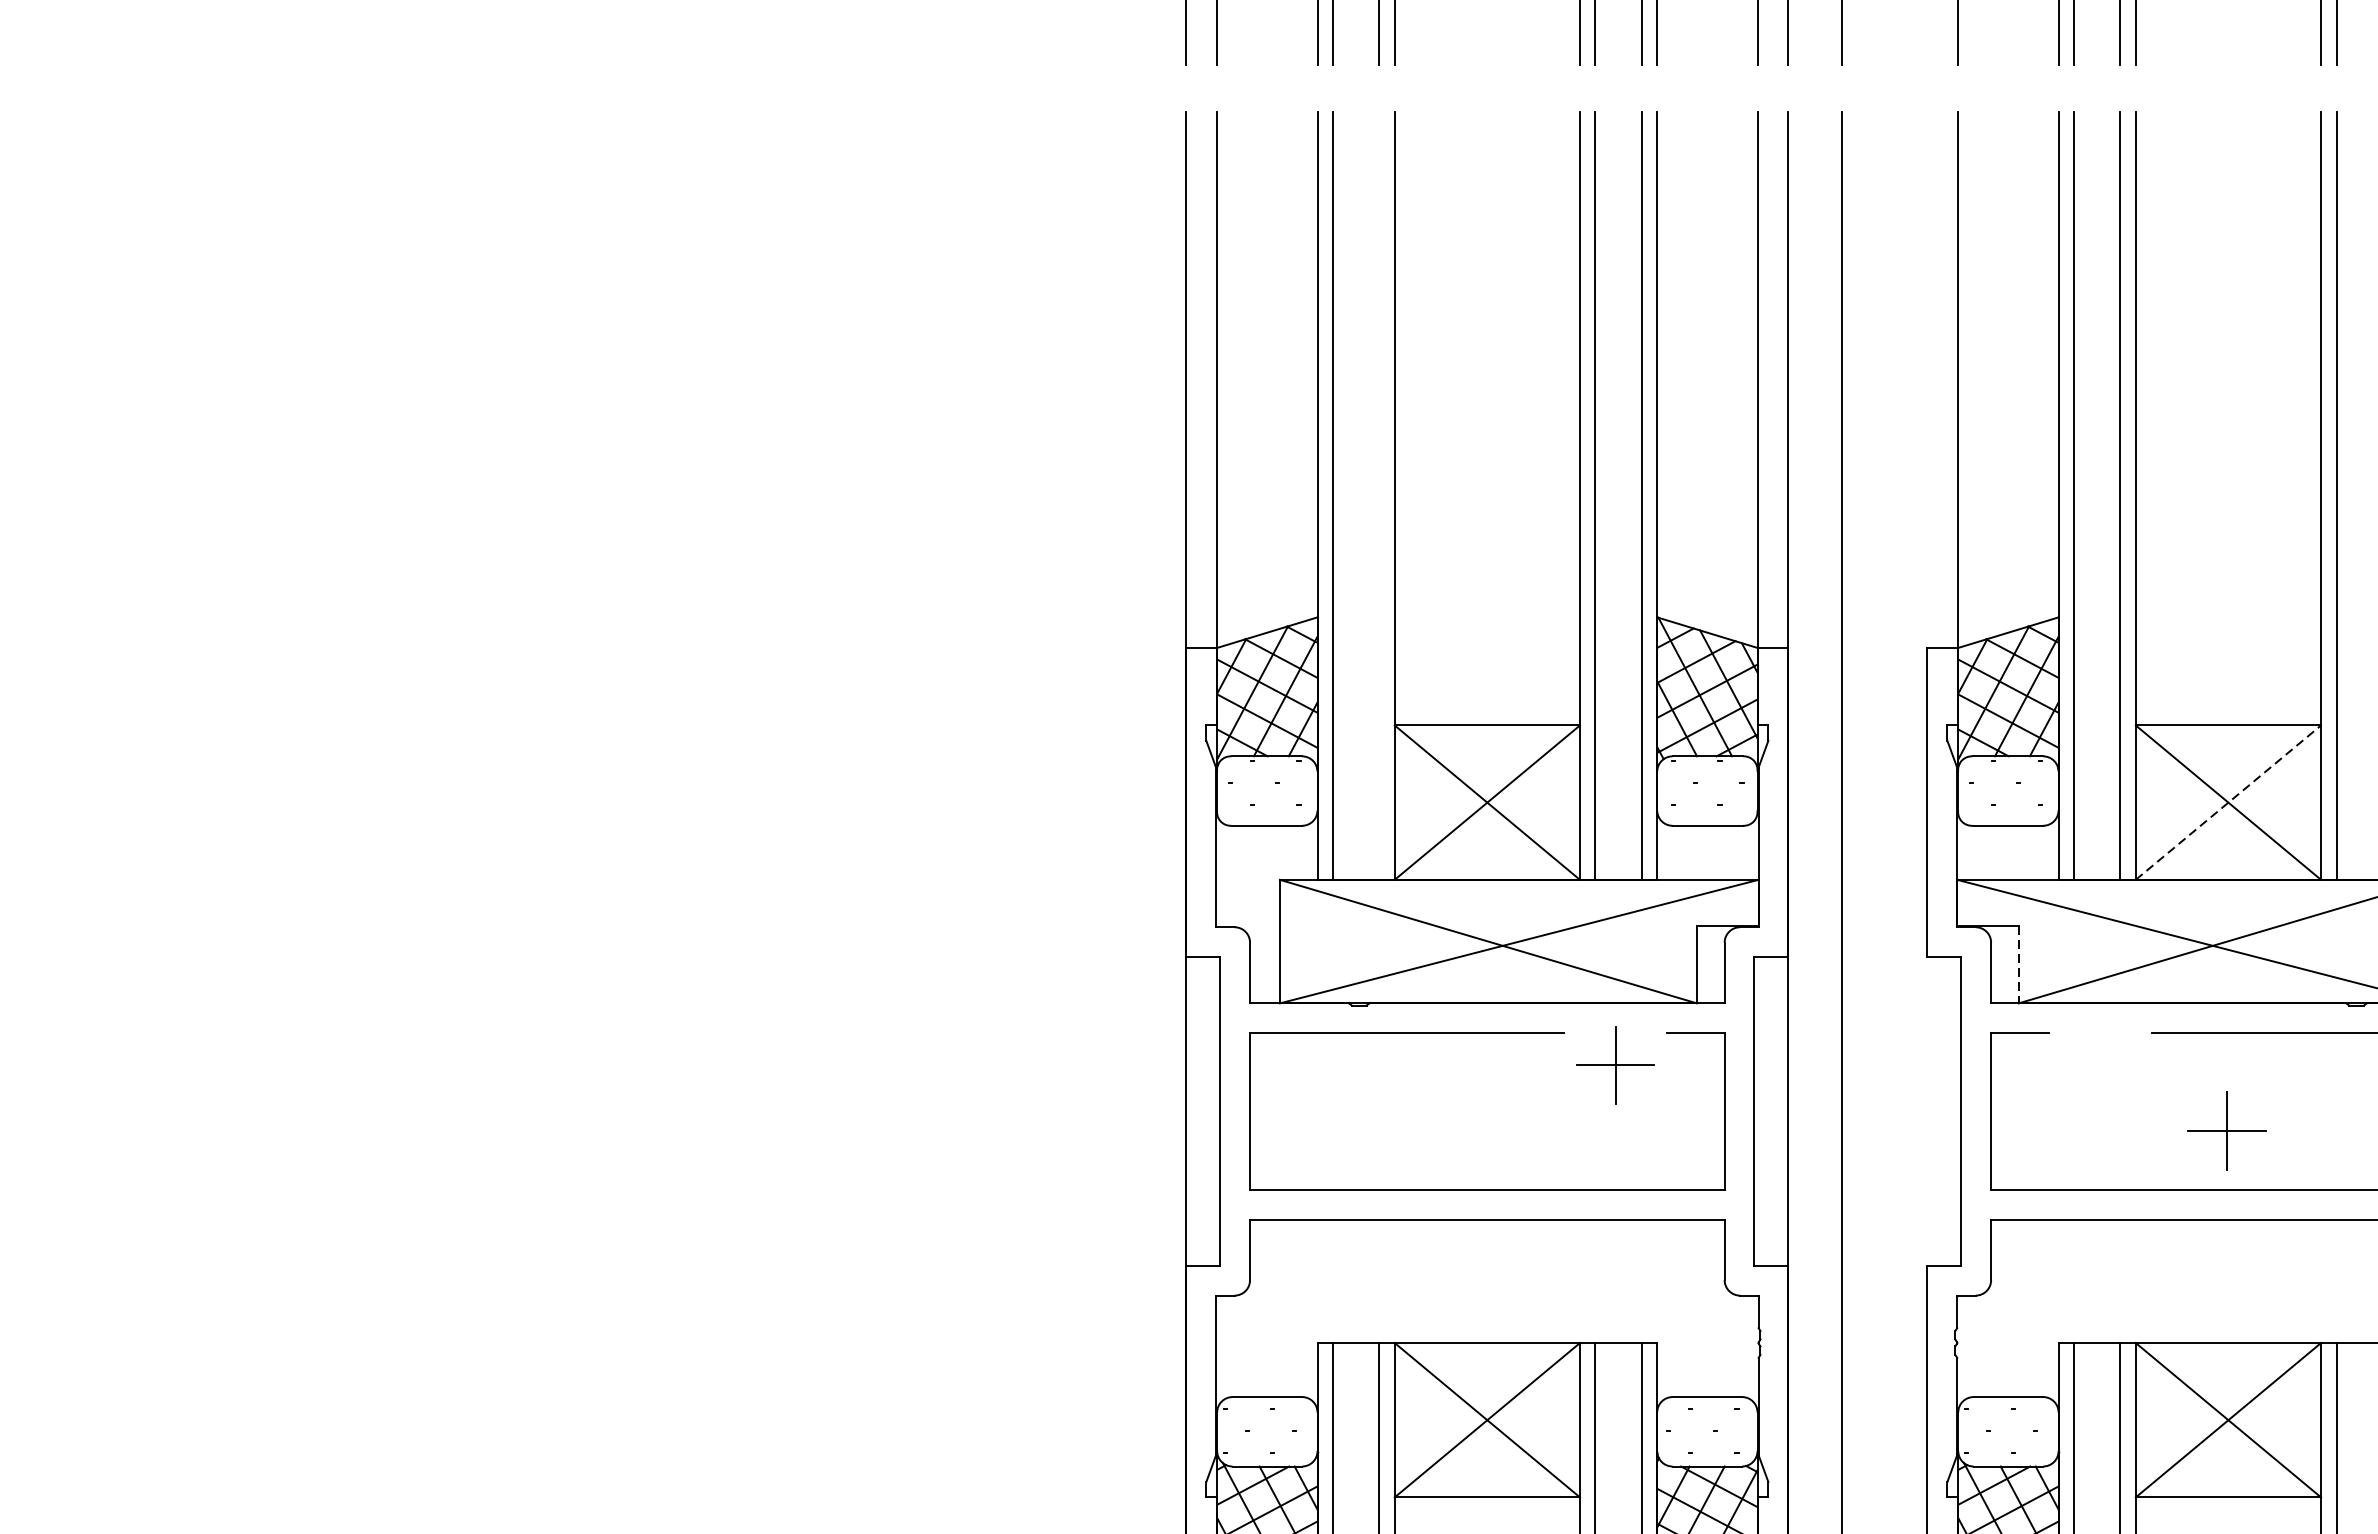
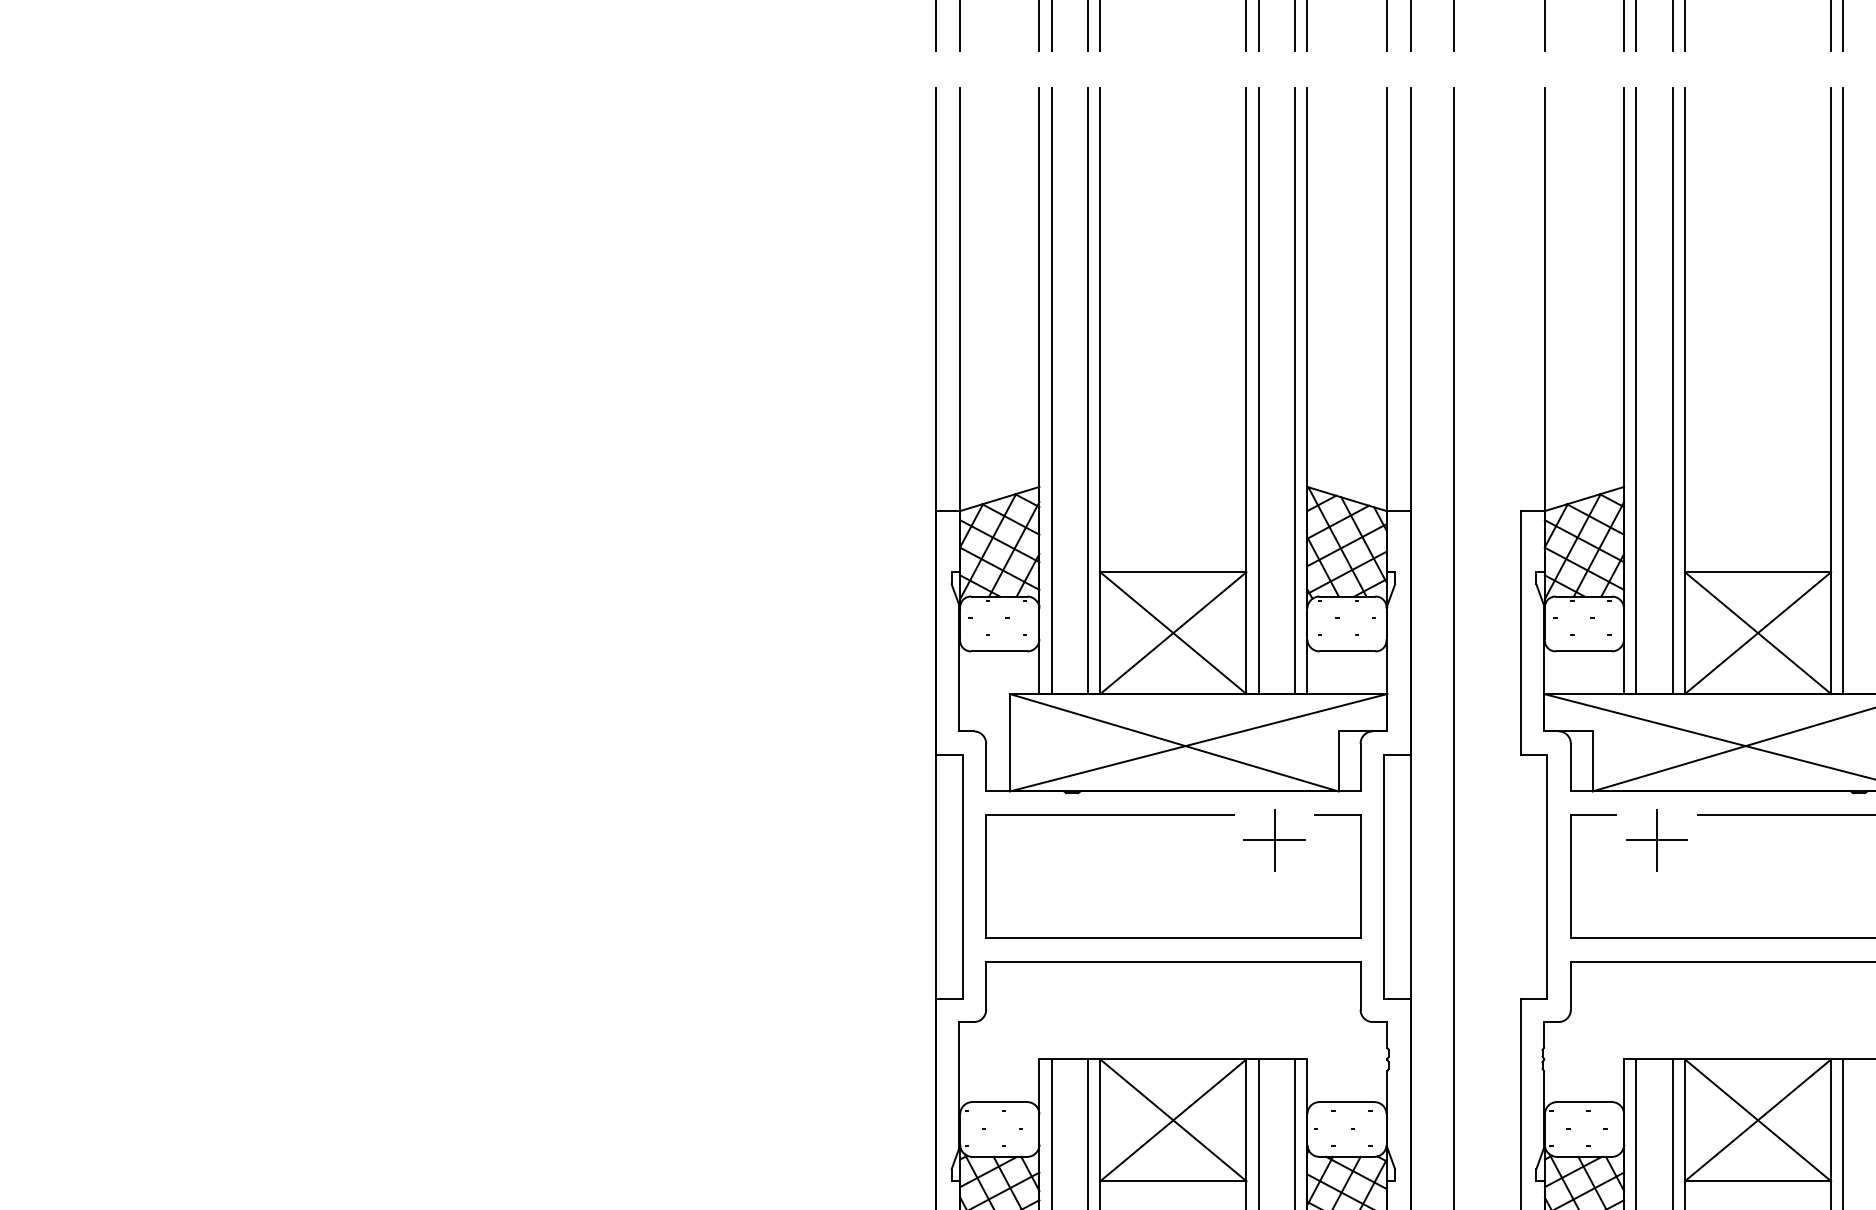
line: (1379, 496) -> (1088, 391), added
line: (2228, 801) -> (1758, 632), dashed -> solid
line: (2018, 965) -> (1592, 761), dashed -> solid
part: (2226, 1131) -> (1656, 840), moved

